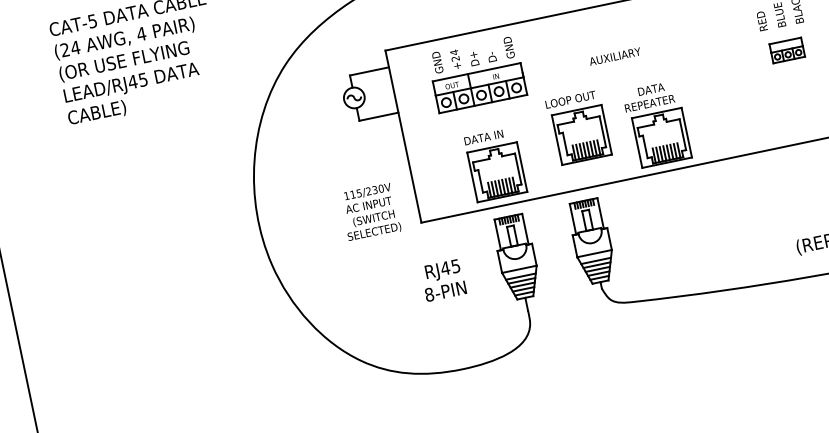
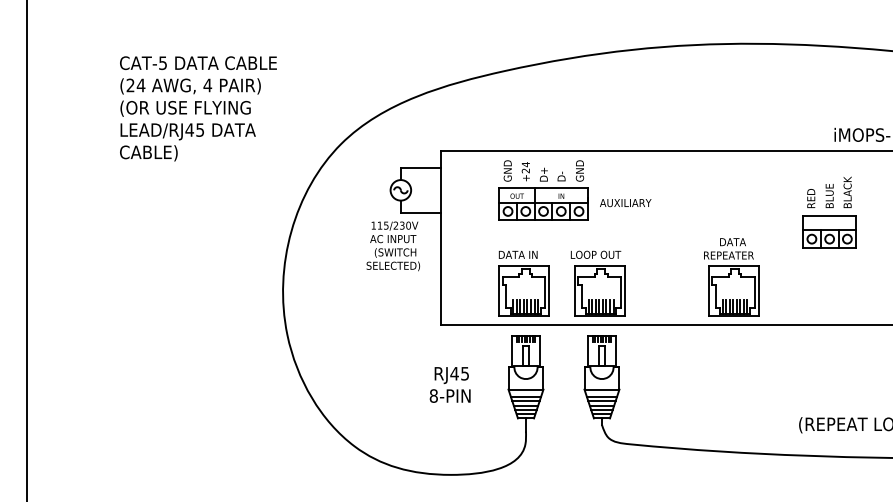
part: (787, 50) -> (829, 231), size x1.67
text: (615, 57) -> (625, 203), moved
part: (477, 74) -> (543, 190), moved
part: (657, 124) -> (731, 277), moved
part: (578, 127) -> (597, 283), moved
text: (369, 212) -> (392, 246), moved

